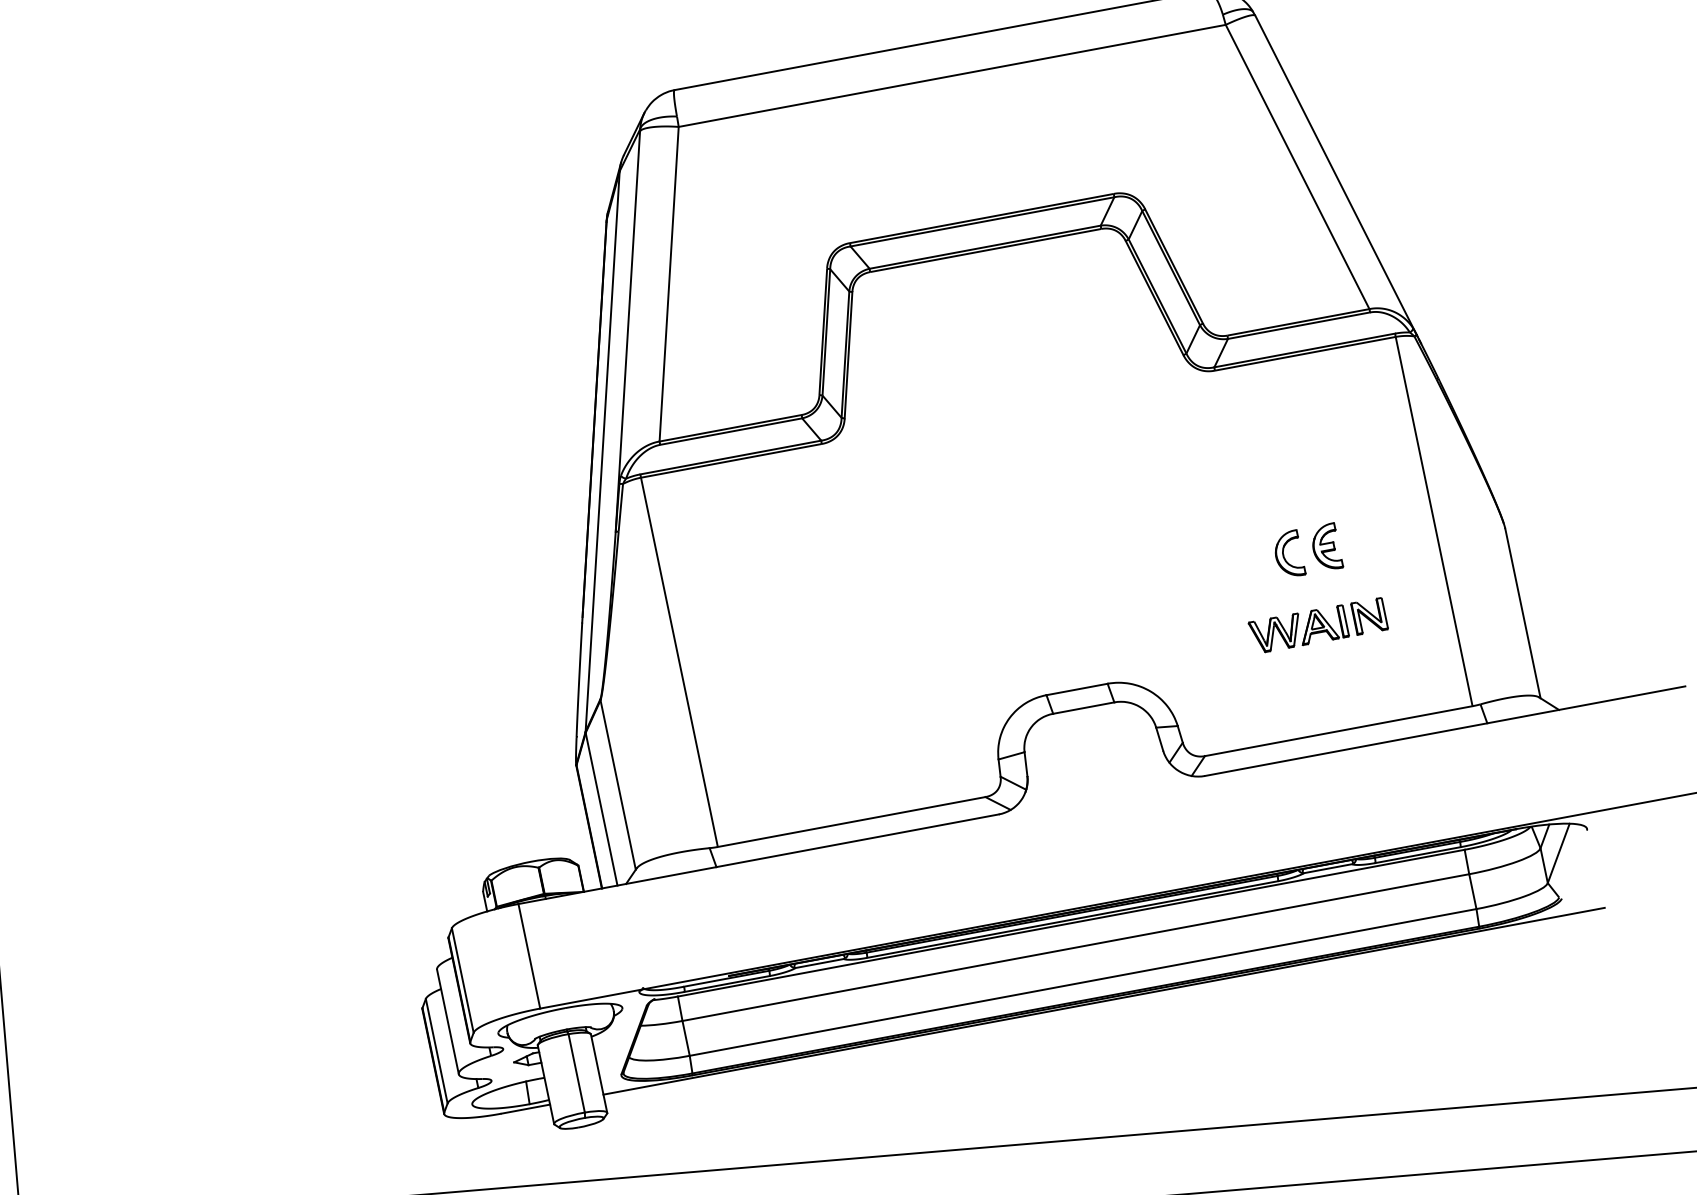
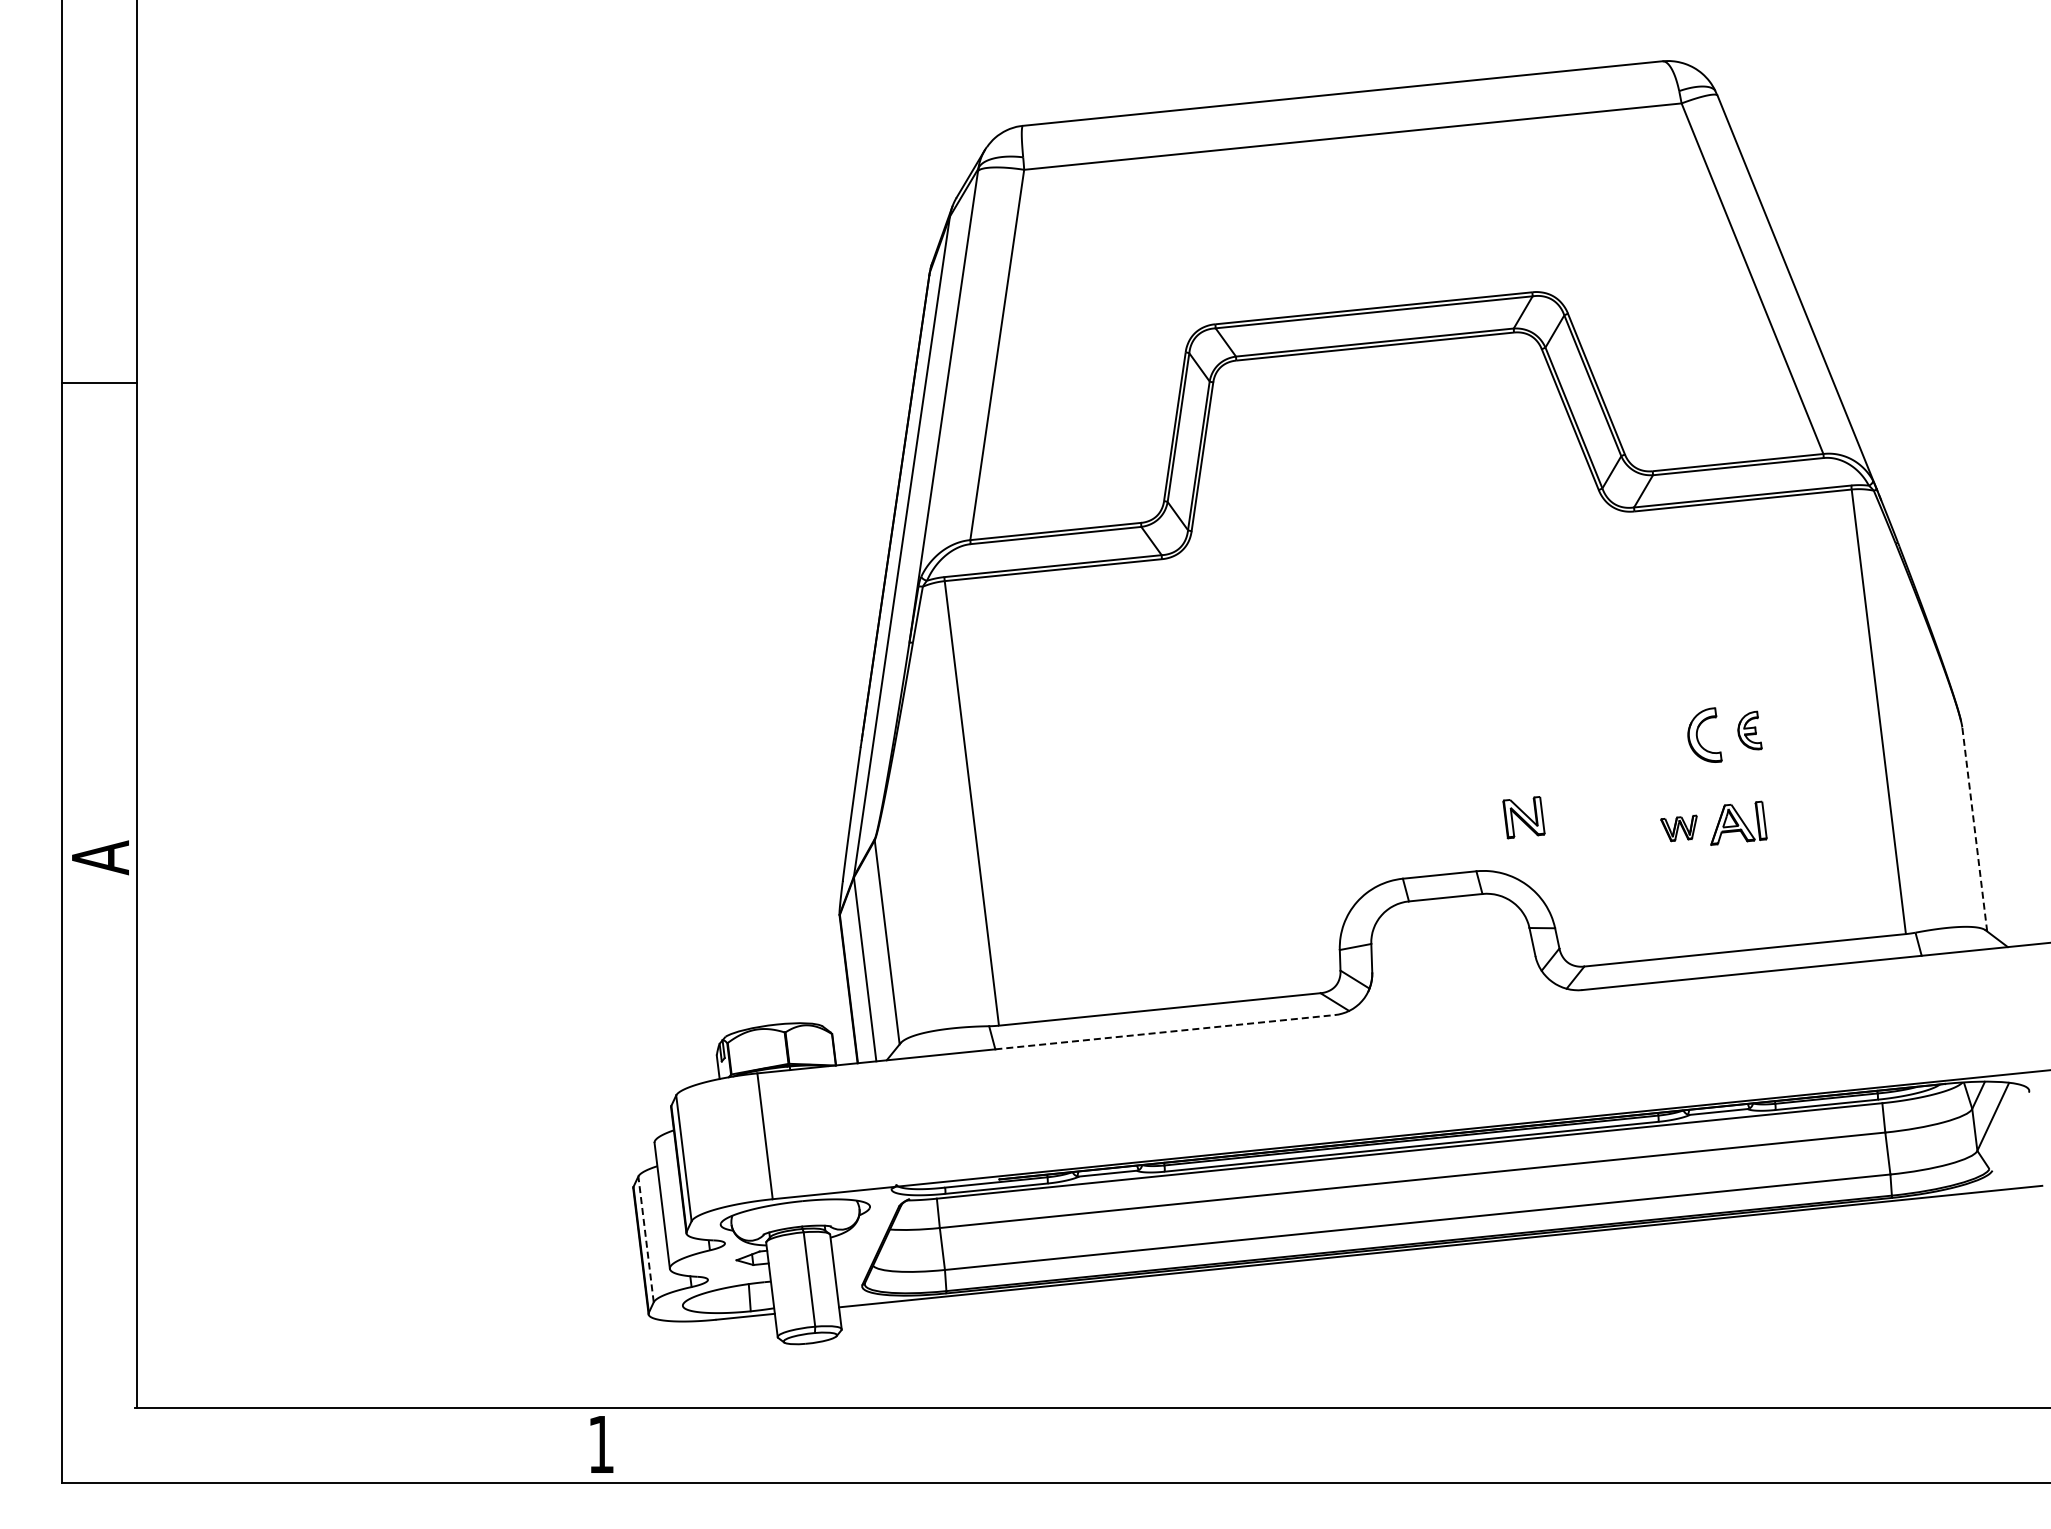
part: (1326, 546) -> (1749, 730), size x0.7
line: (1522, 613) -> (1974, 829), solid -> dashed
part: (1369, 616) -> (1523, 817), moved
part: (1274, 633) -> (1678, 828), size x0.6
line: (858, 840) -> (1165, 1032), solid -> dashed
line: (437, 1050) -> (646, 1238), solid -> dashed

